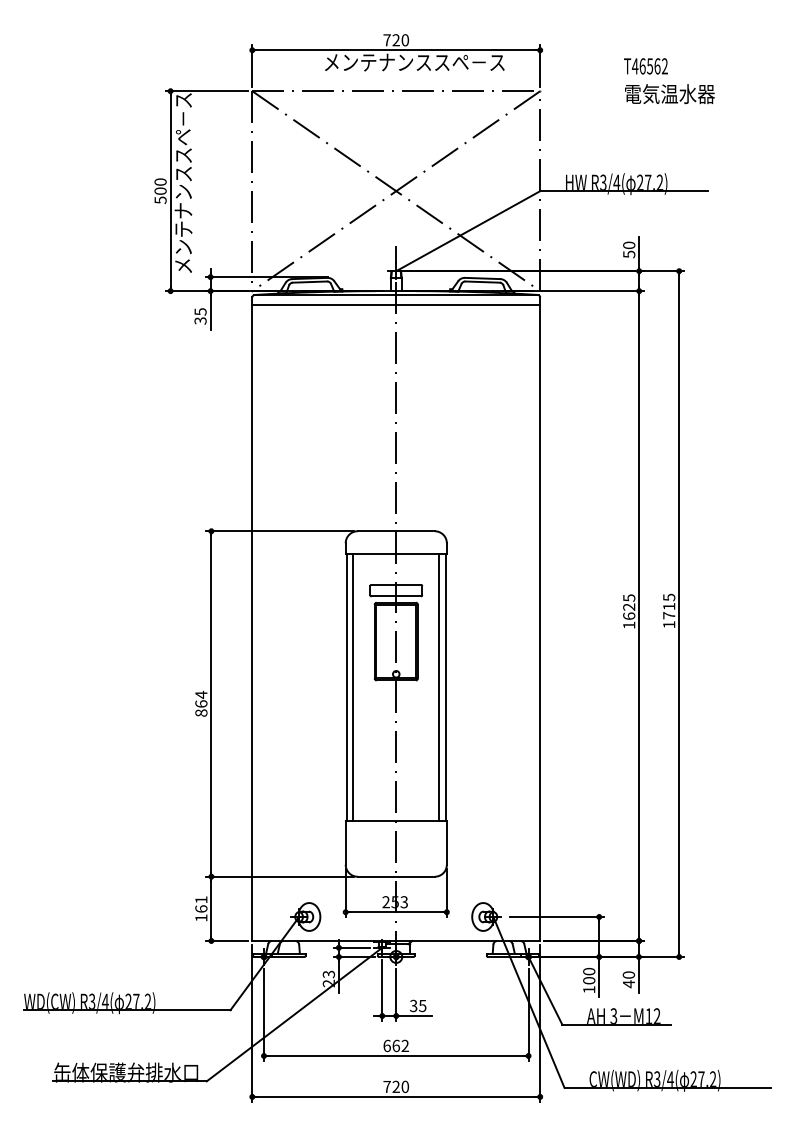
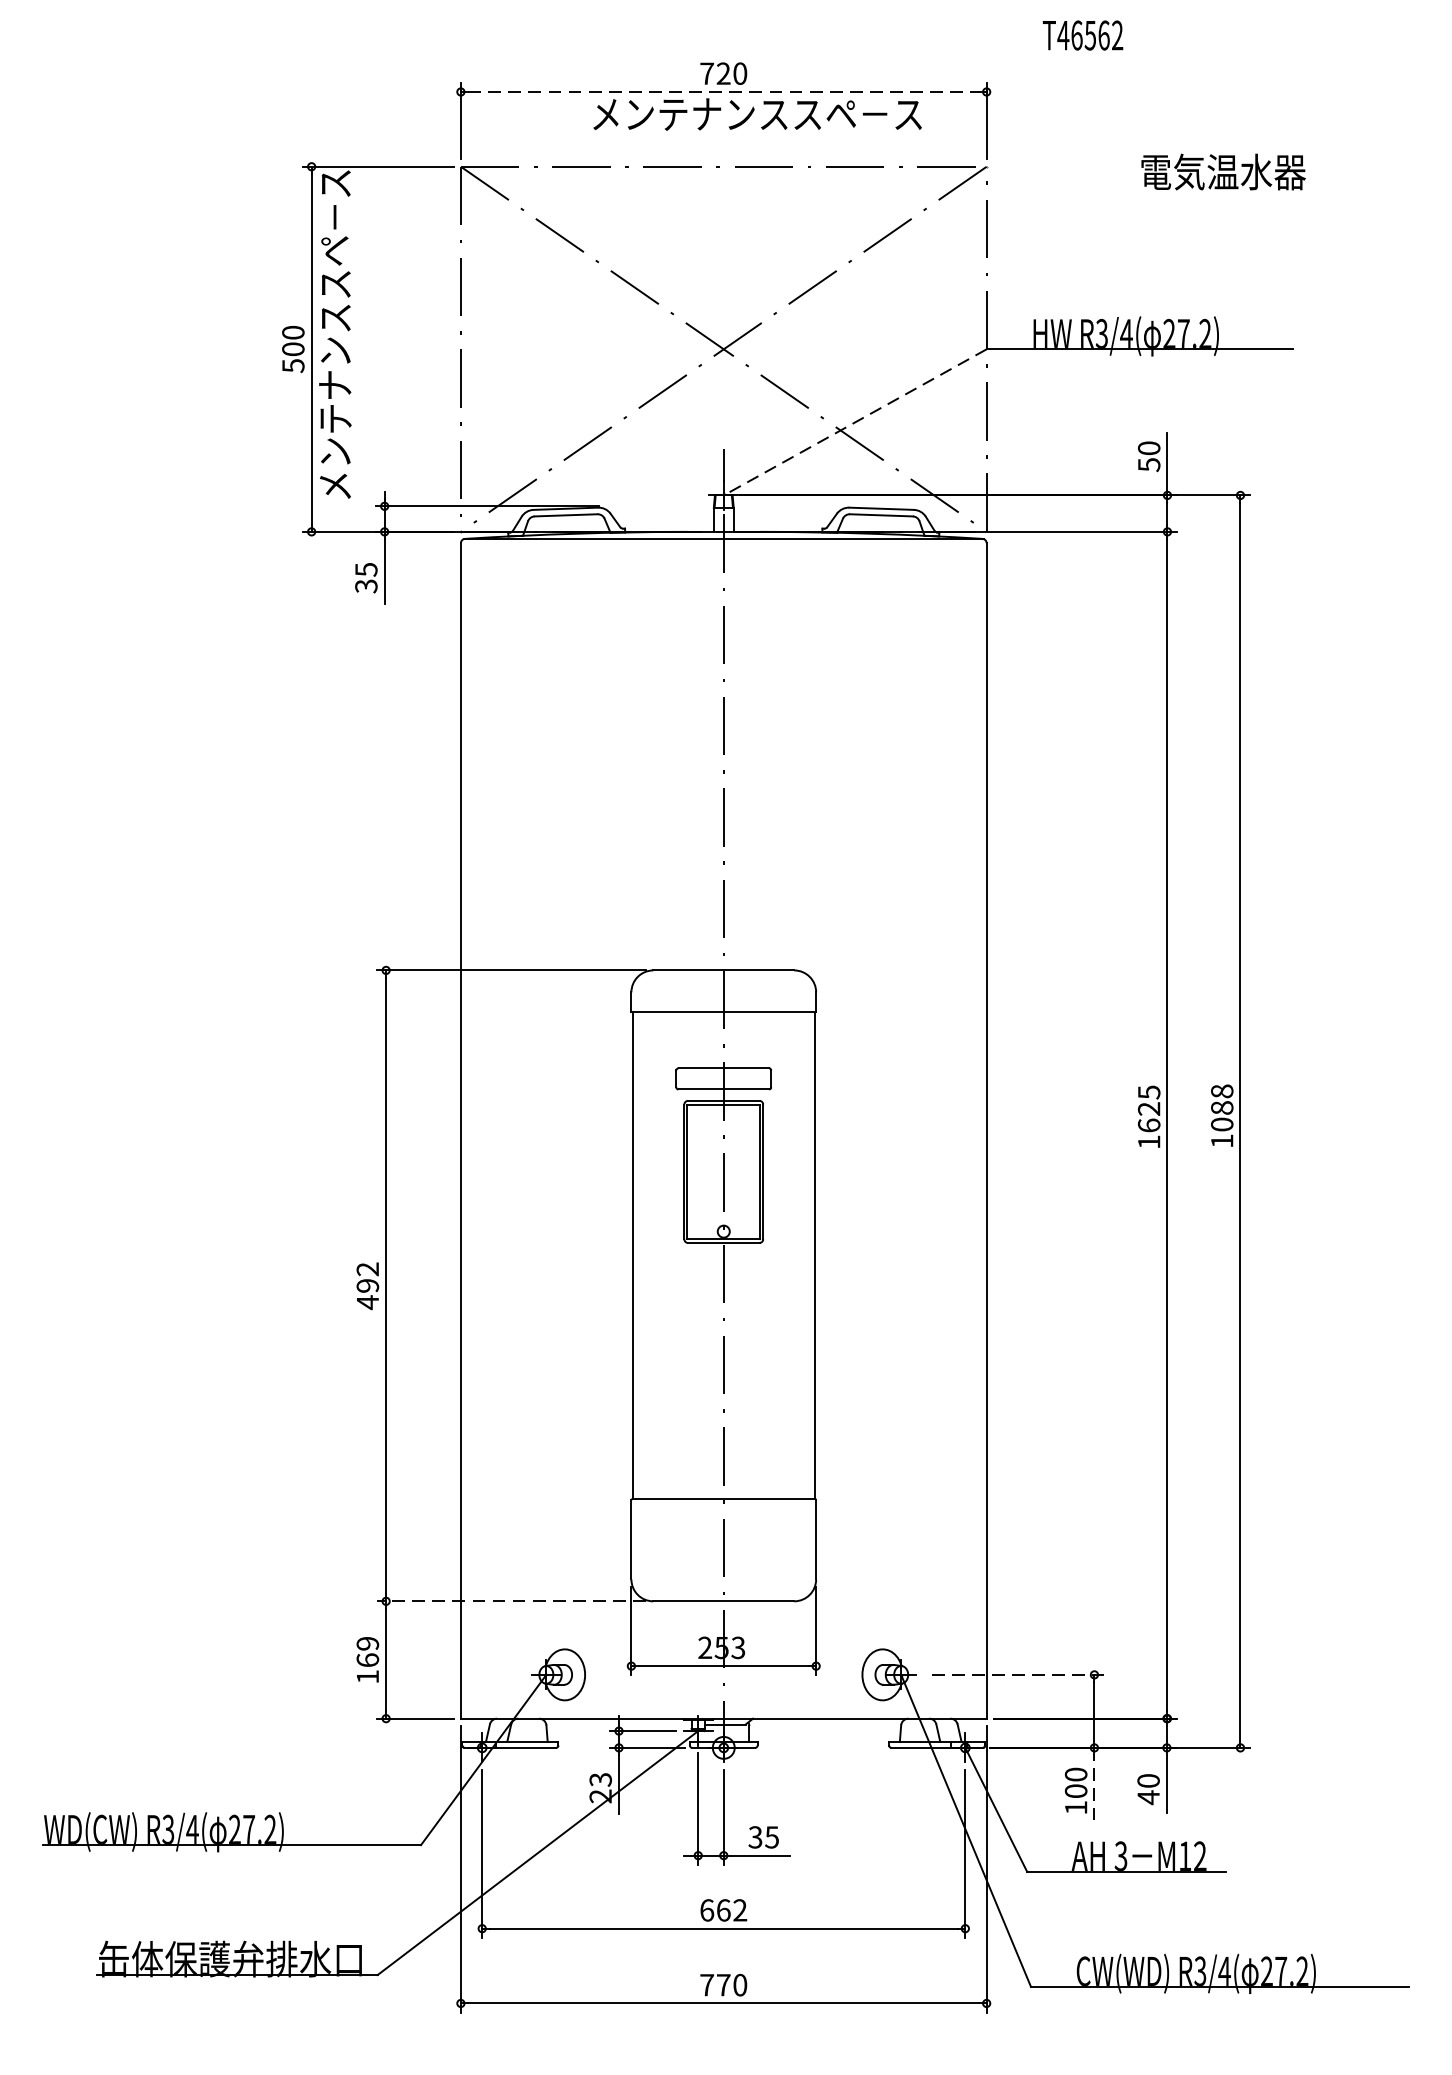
line: (396, 50) -> (724, 92), solid -> dashed
text: (645, 66) -> (1082, 35), moved
line: (467, 231) -> (853, 422), solid -> dashed
line: (396, 305) -> (724, 558), removed
text: (669, 606) -> (1222, 1107), 1715 -> 1088
line: (353, 687) -> (645, 1255), removed
line: (439, 687) -> (802, 1255), removed
text: (201, 703) -> (368, 1284), 864 -> 492
line: (280, 876) -> (512, 1600), solid -> dashed
text: (201, 899) -> (368, 1642), 161 -> 169
line: (557, 916) -> (1018, 1673), solid -> dashed
line: (599, 976) -> (1094, 1783), solid -> dashed
text: (395, 1086) -> (722, 1984), 720 -> 770

